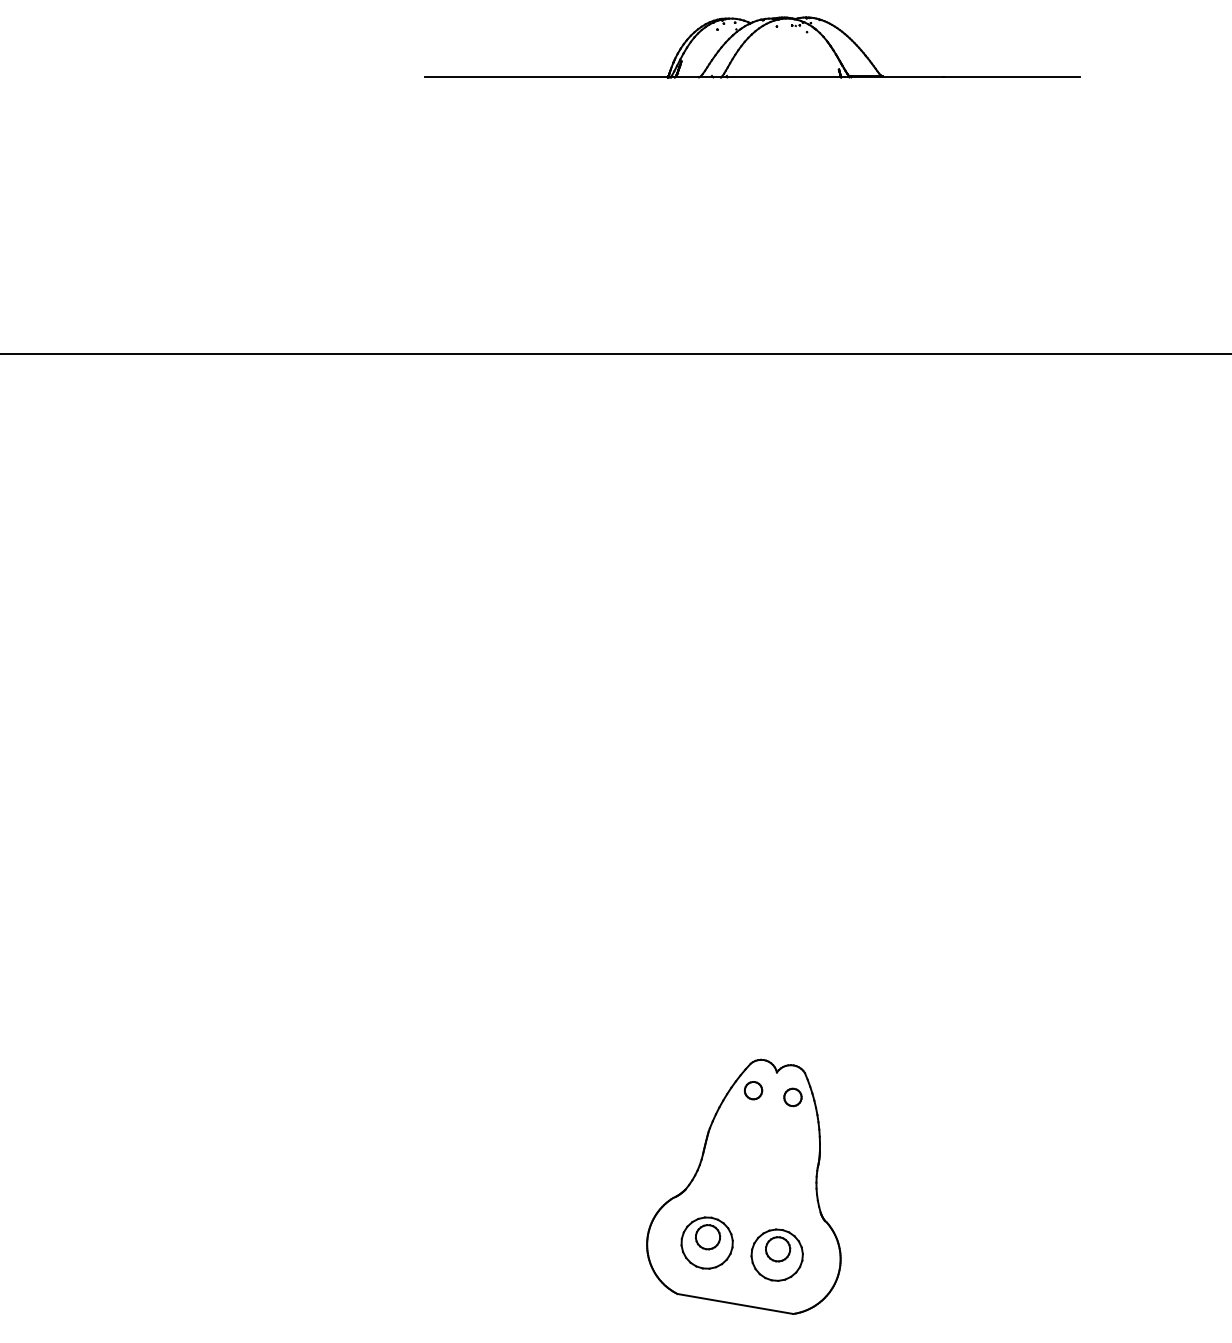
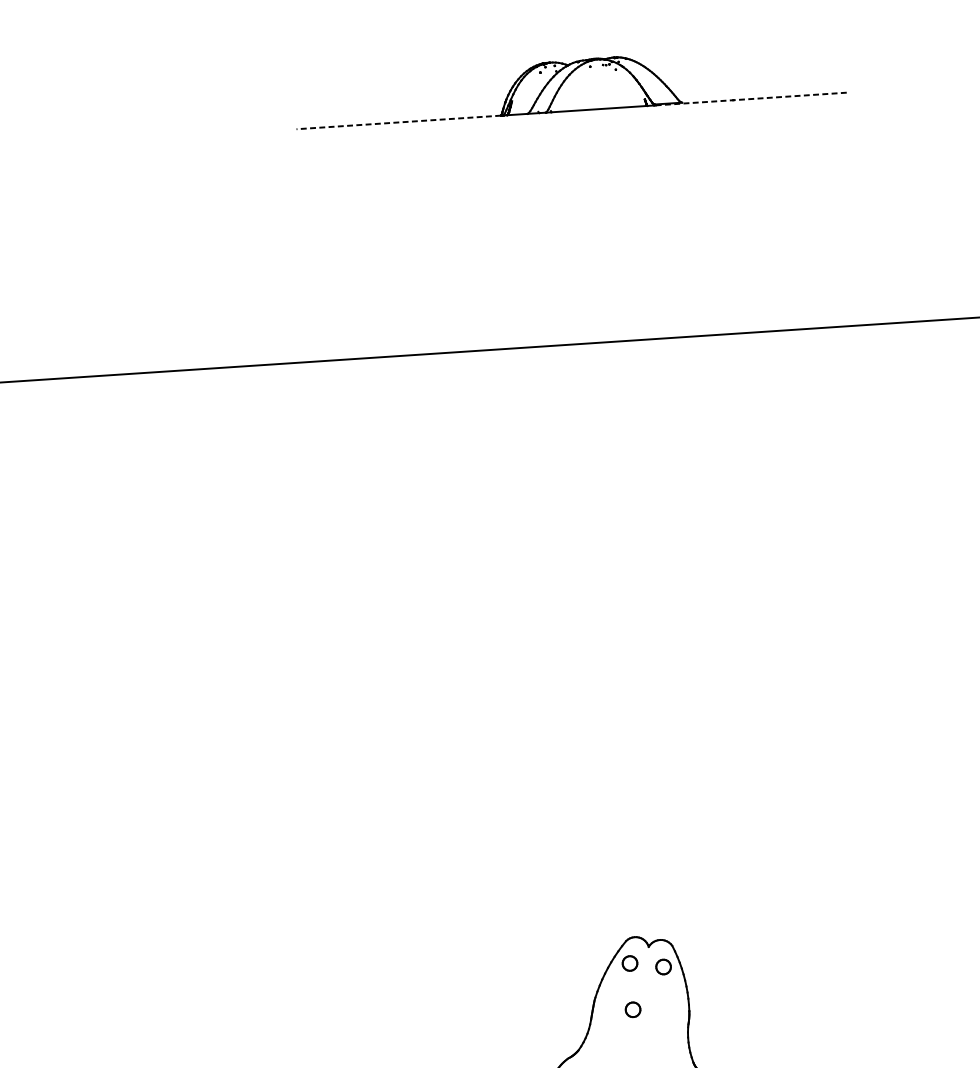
line: (546, 77) -> (399, 122), solid -> dashed
line: (966, 77) -> (752, 99), solid -> dashed
part: (753, 1145) -> (633, 1009), added

